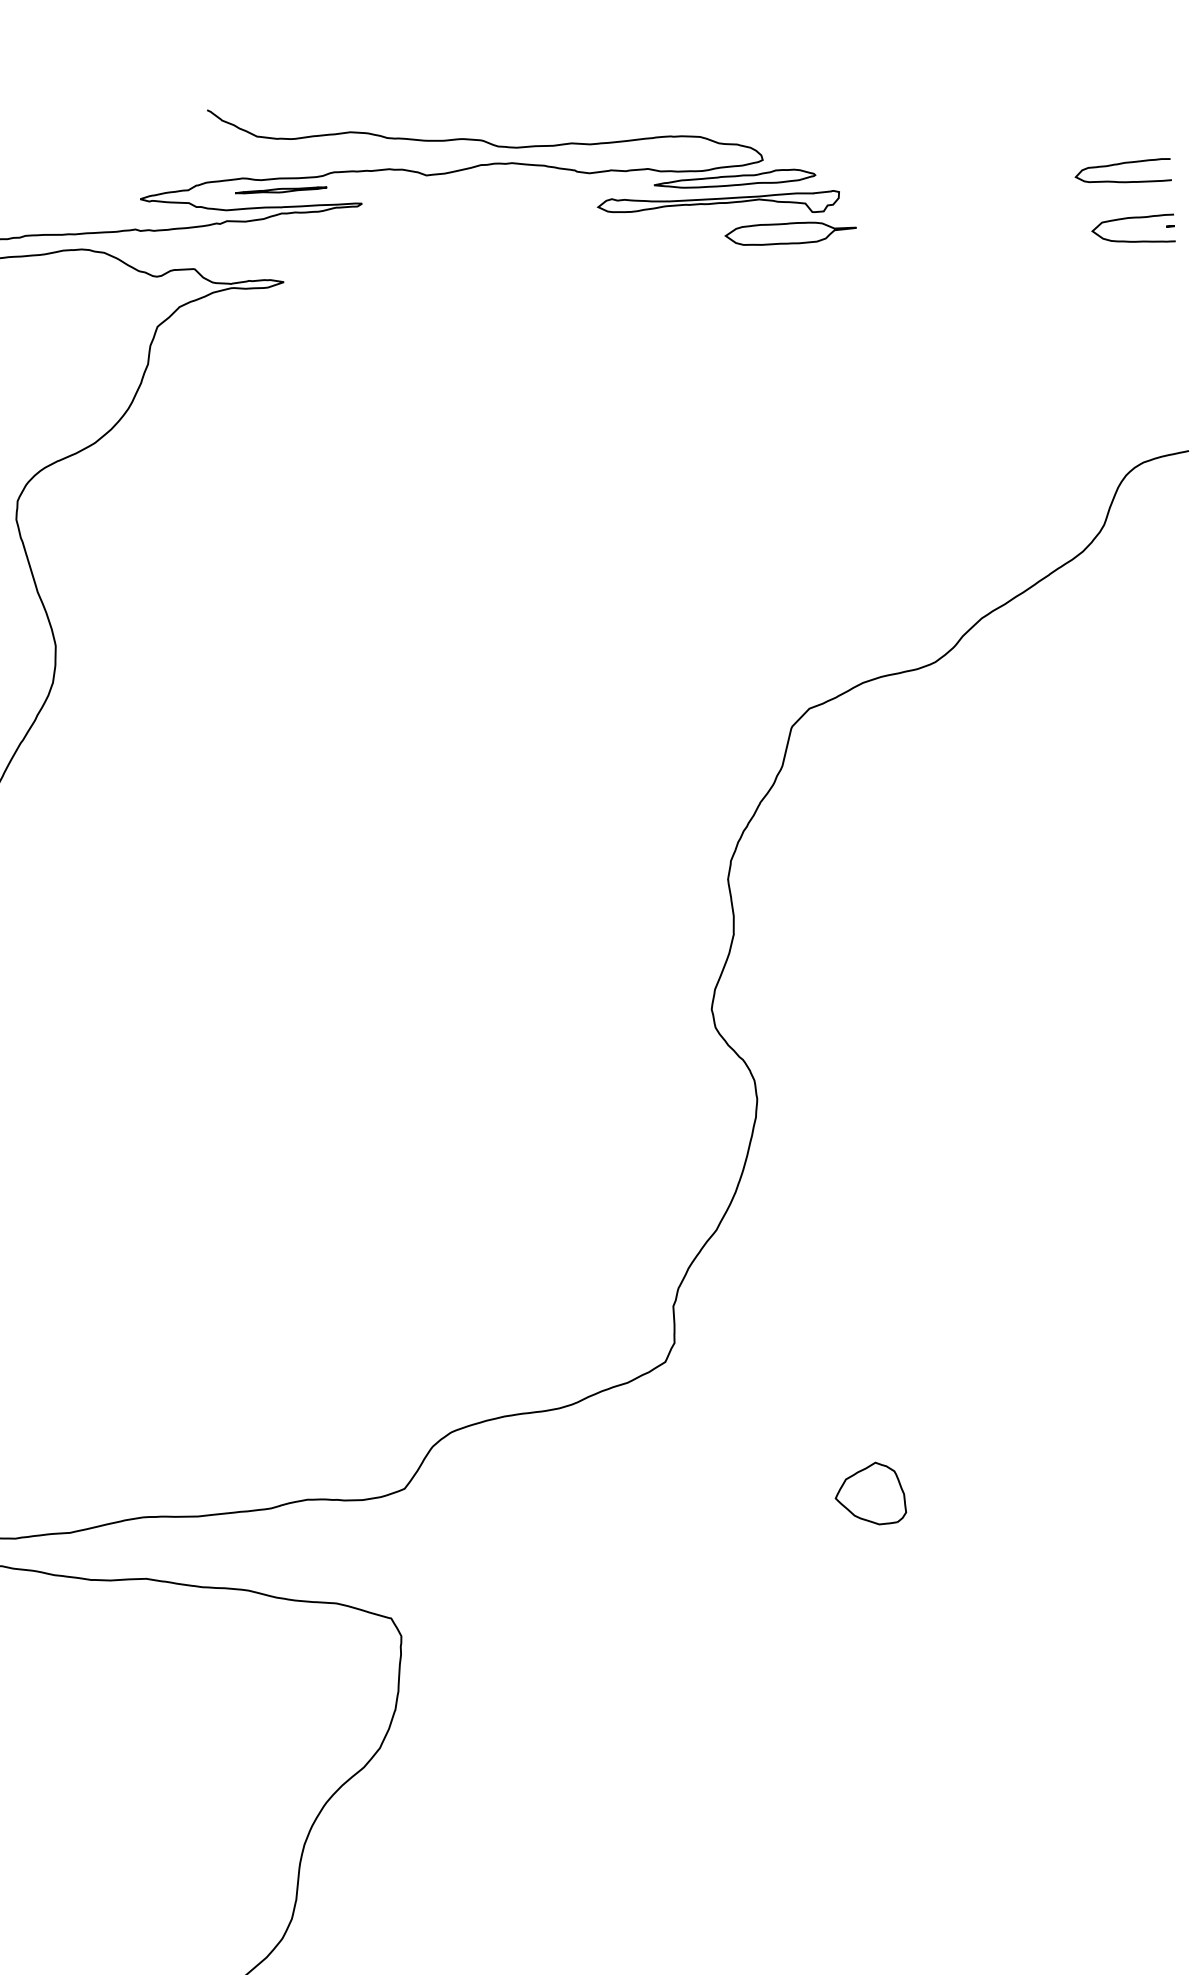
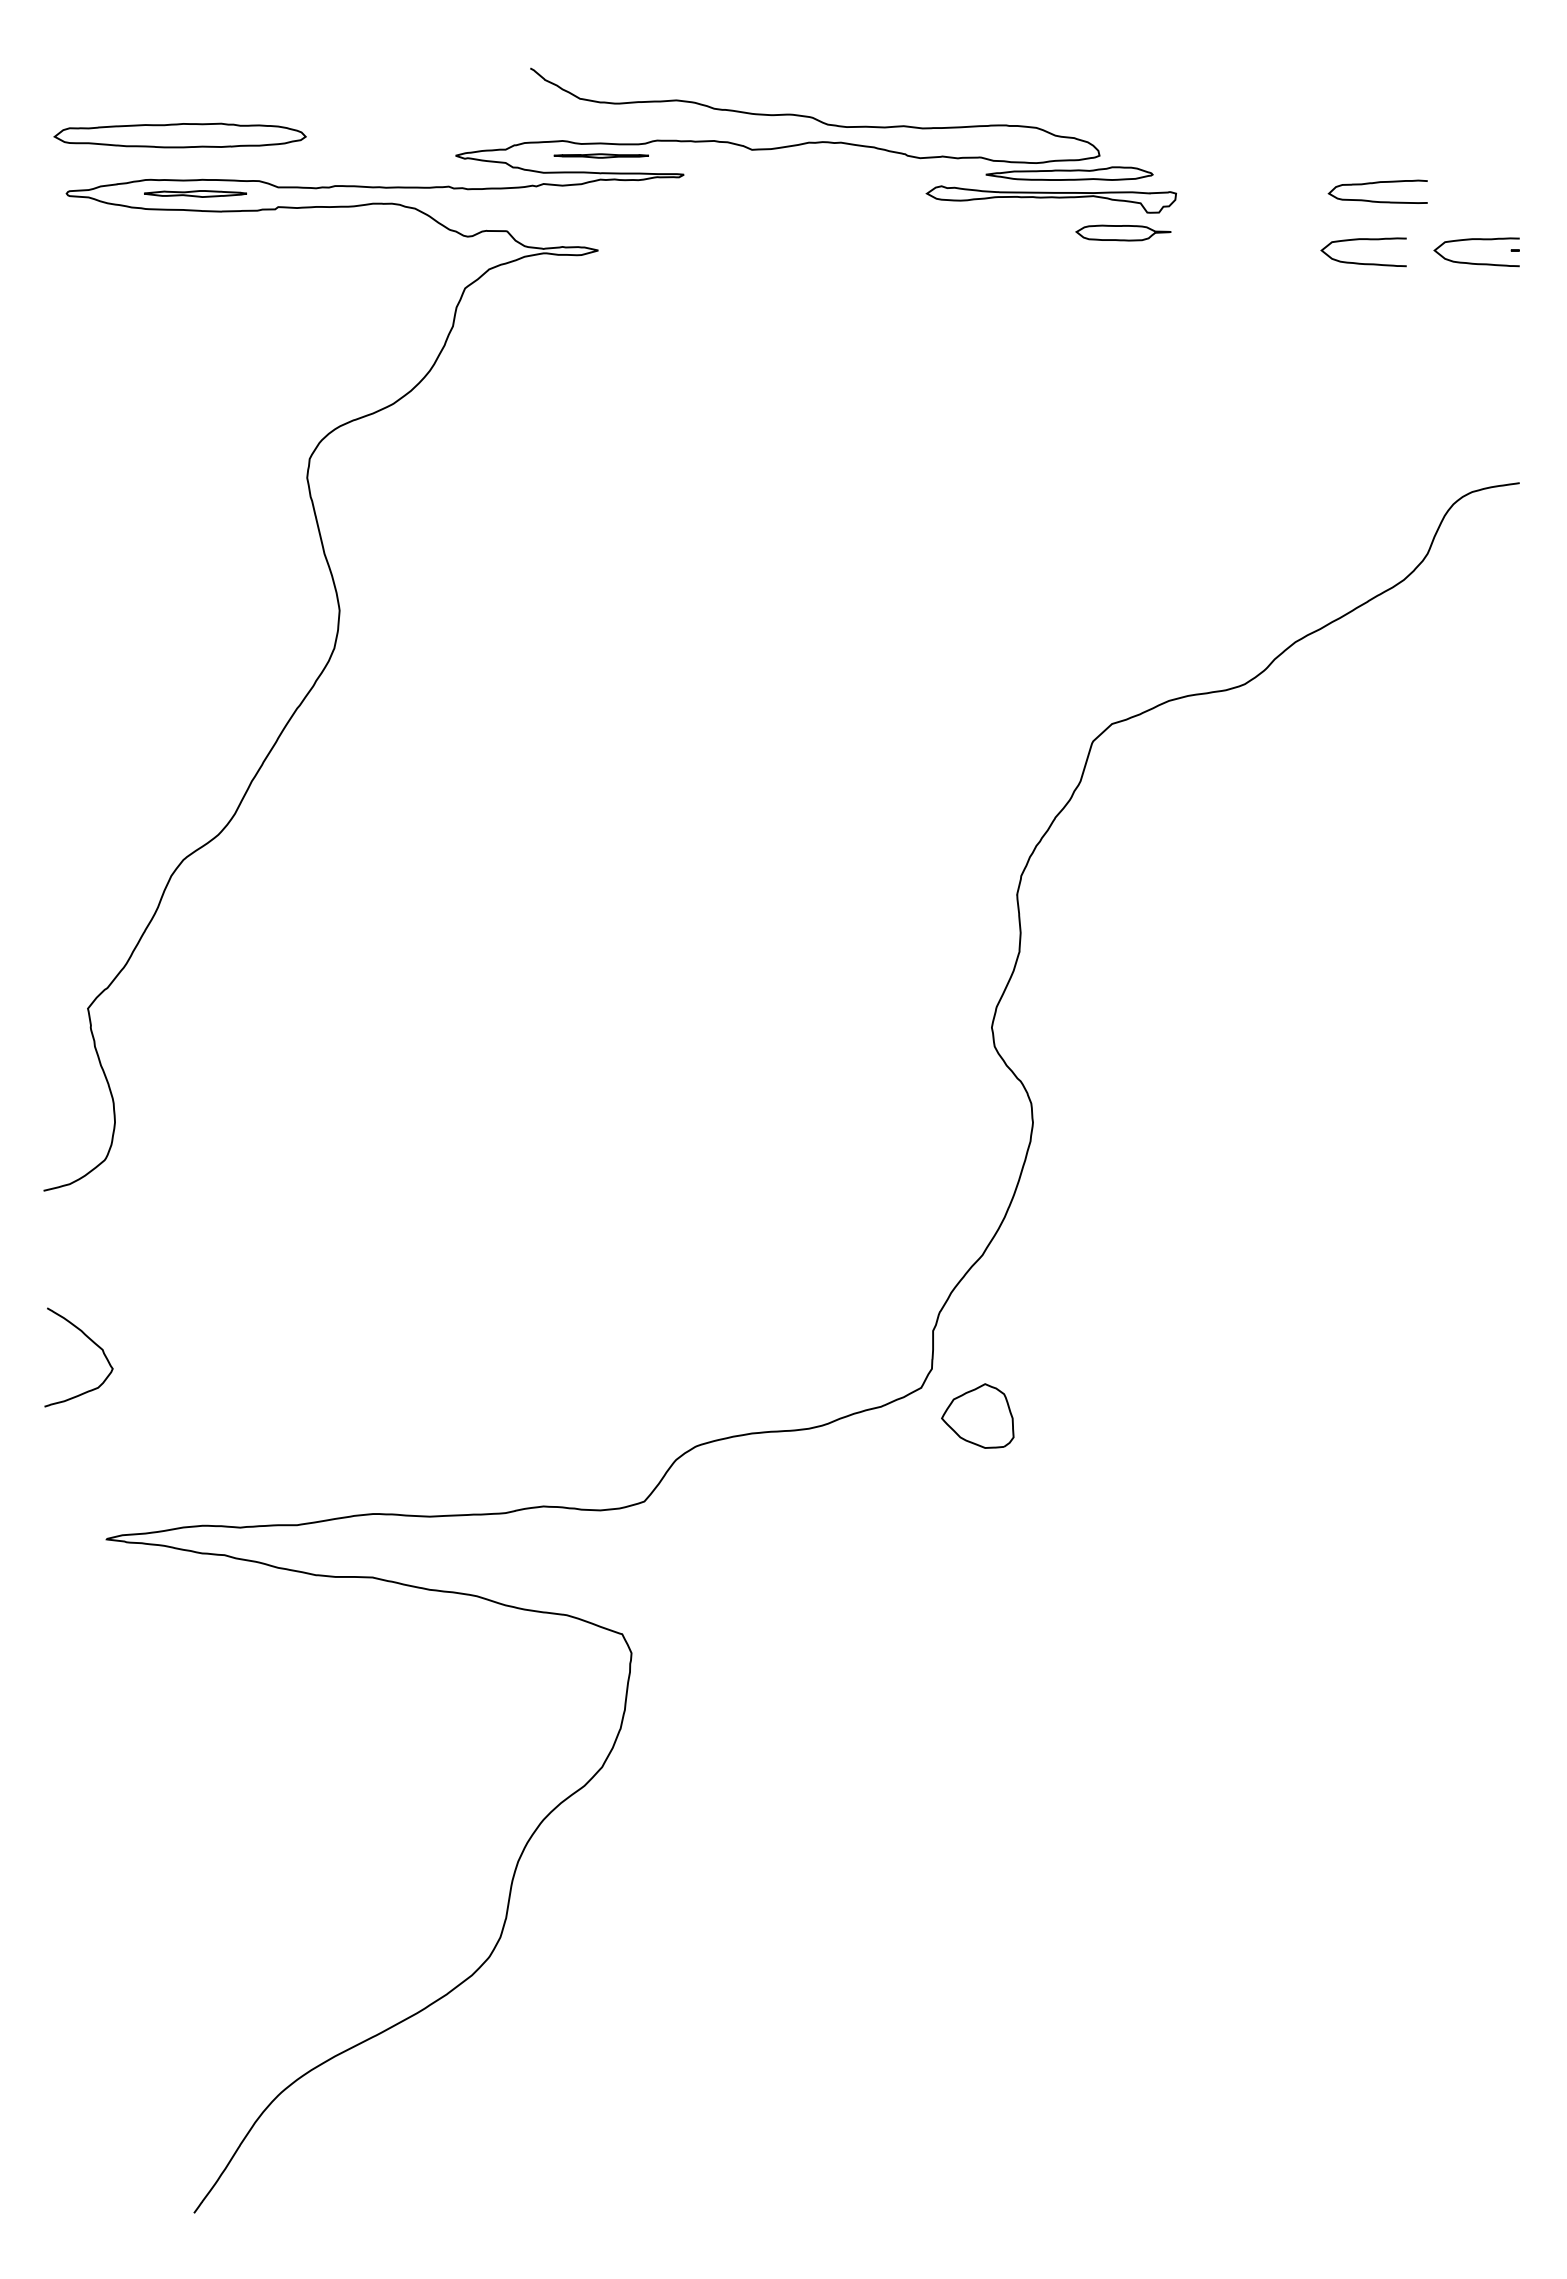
curve: (1122, 164) -> (1377, 183), moved
part: (790, 232) -> (1123, 232), size x0.7
curve: (1020, 247) -> (1359, 262), added
part: (869, 1493) -> (977, 1415), moved

